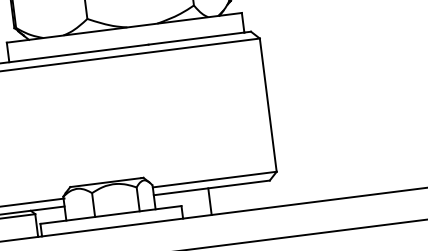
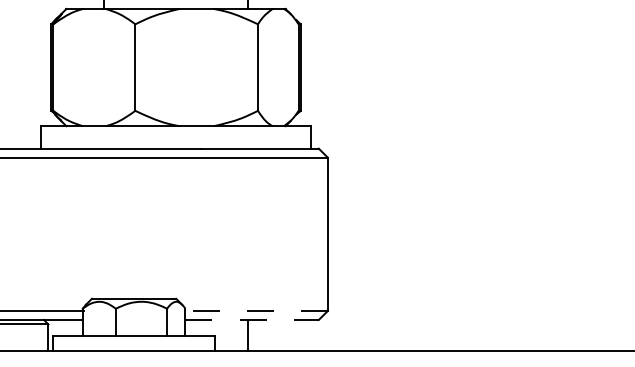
line: (214, 179) -> (256, 310), solid -> dashed
line: (212, 187) -> (252, 319), solid -> dashed

